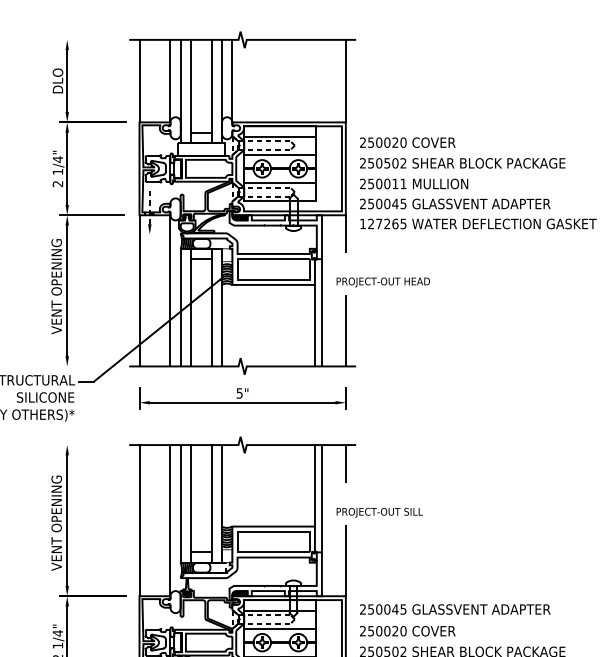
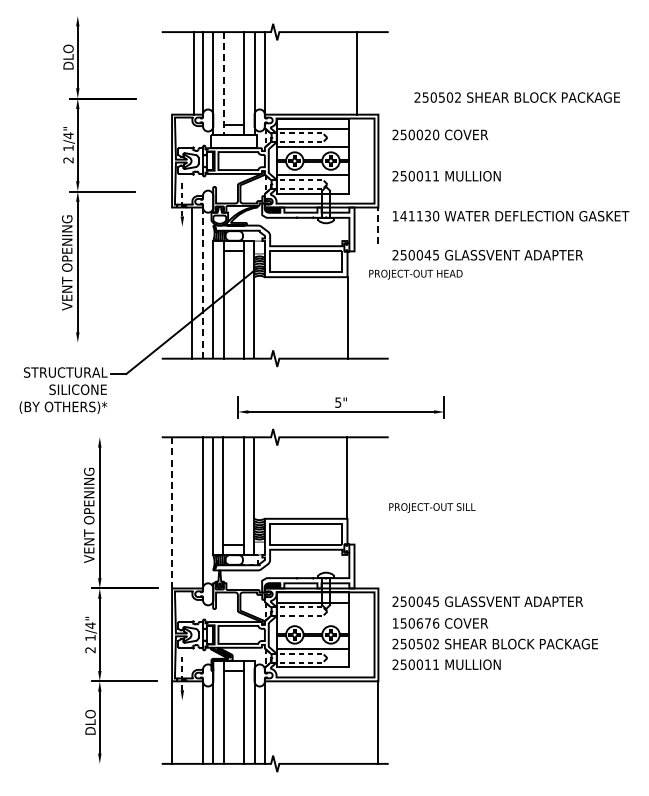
line: (139, 81) -> (194, 73), moved
line: (345, 81) -> (357, 73), moved
line: (190, 91) -> (223, 83), solid -> dashed
text: (461, 163) -> (516, 97), moved
text: (454, 204) -> (487, 255), moved
part: (88, 215) -> (99, 191), moved
text: (386, 223) -> (419, 215), 127265 -> 141130
line: (345, 233) -> (378, 225), solid -> dashed
line: (139, 290) -> (192, 282), moved
line: (170, 291) -> (203, 283), solid -> dashed
line: (321, 312) -> (354, 304), removed
line: (345, 331) -> (378, 323), removed
part: (241, 398) -> (340, 407), moved
line: (345, 463) -> (378, 455), removed
line: (321, 498) -> (354, 490), removed
text: (379, 512) -> (432, 507), moved
line: (139, 520) -> (172, 512), solid -> dashed
line: (345, 561) -> (378, 553), removed
line: (279, 629) -> (312, 621), removed
text: (382, 631) -> (415, 623), 250020 -> 150676

